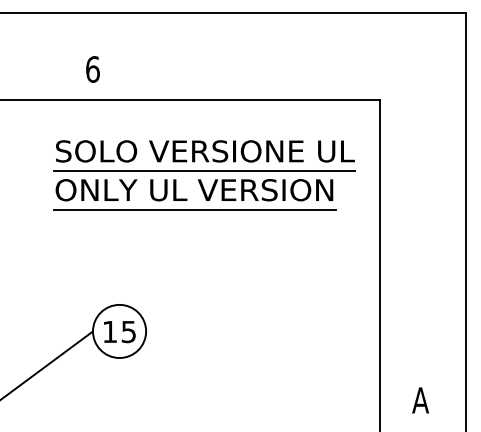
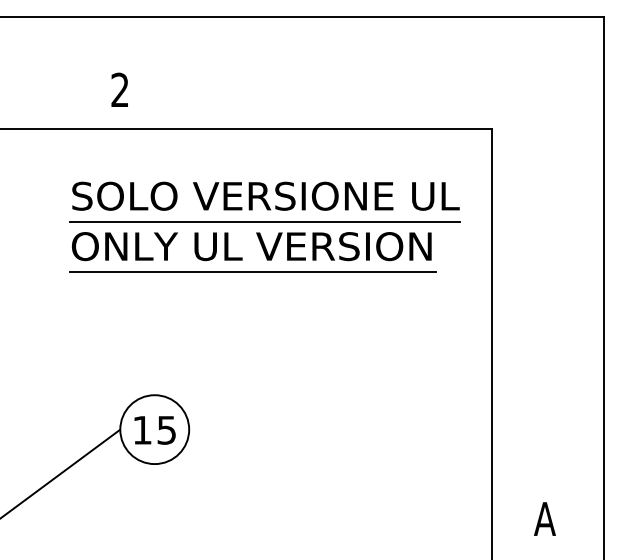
text: (93, 69) -> (120, 89), 6 -> 2

